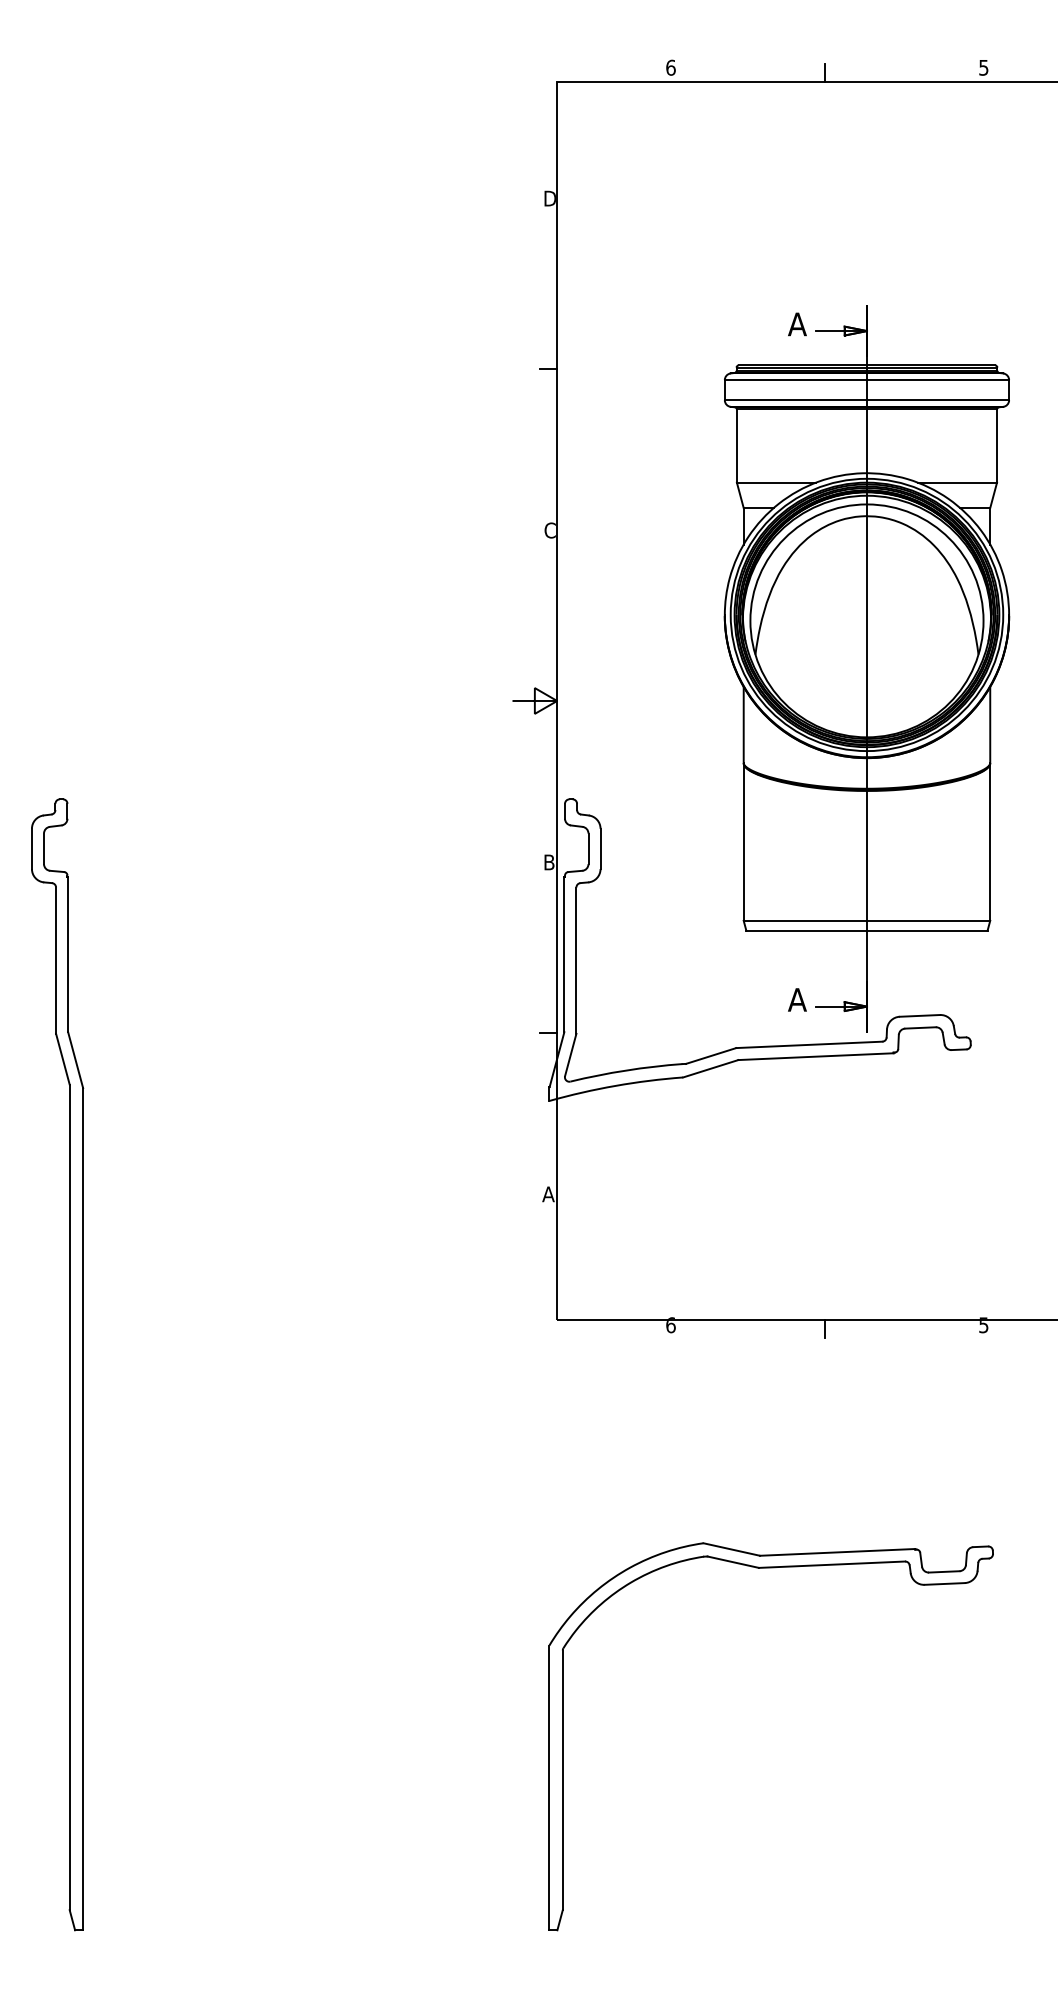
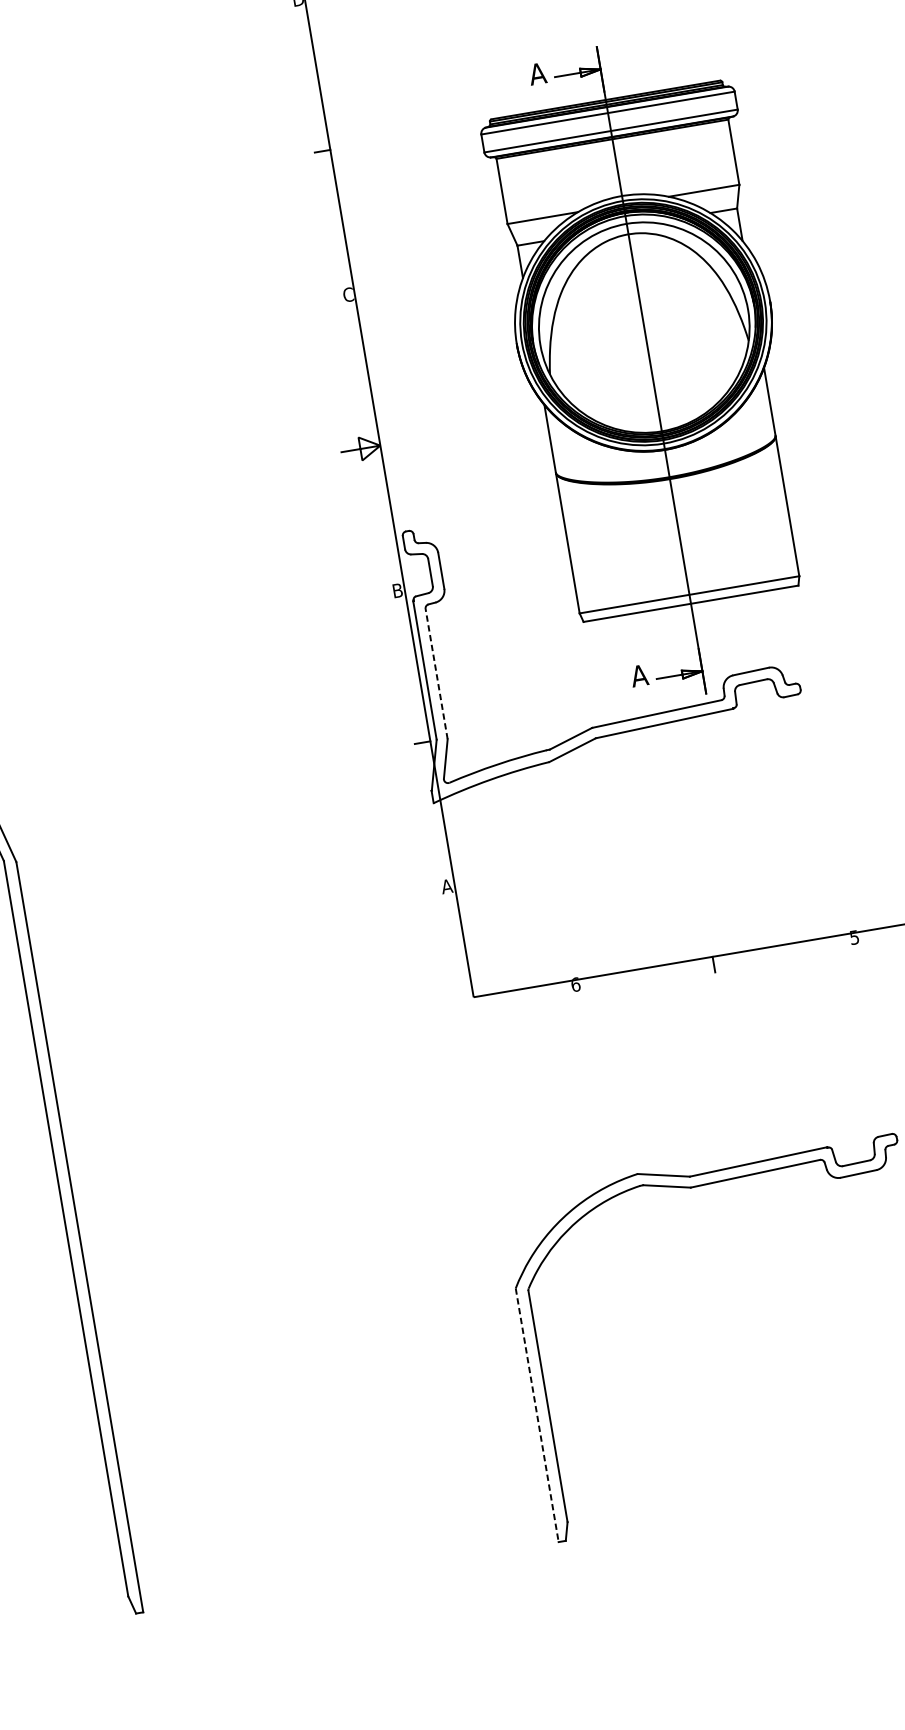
line: (576, 960) -> (436, 673), solid -> dashed
line: (549, 1788) -> (537, 1415), solid -> dashed

